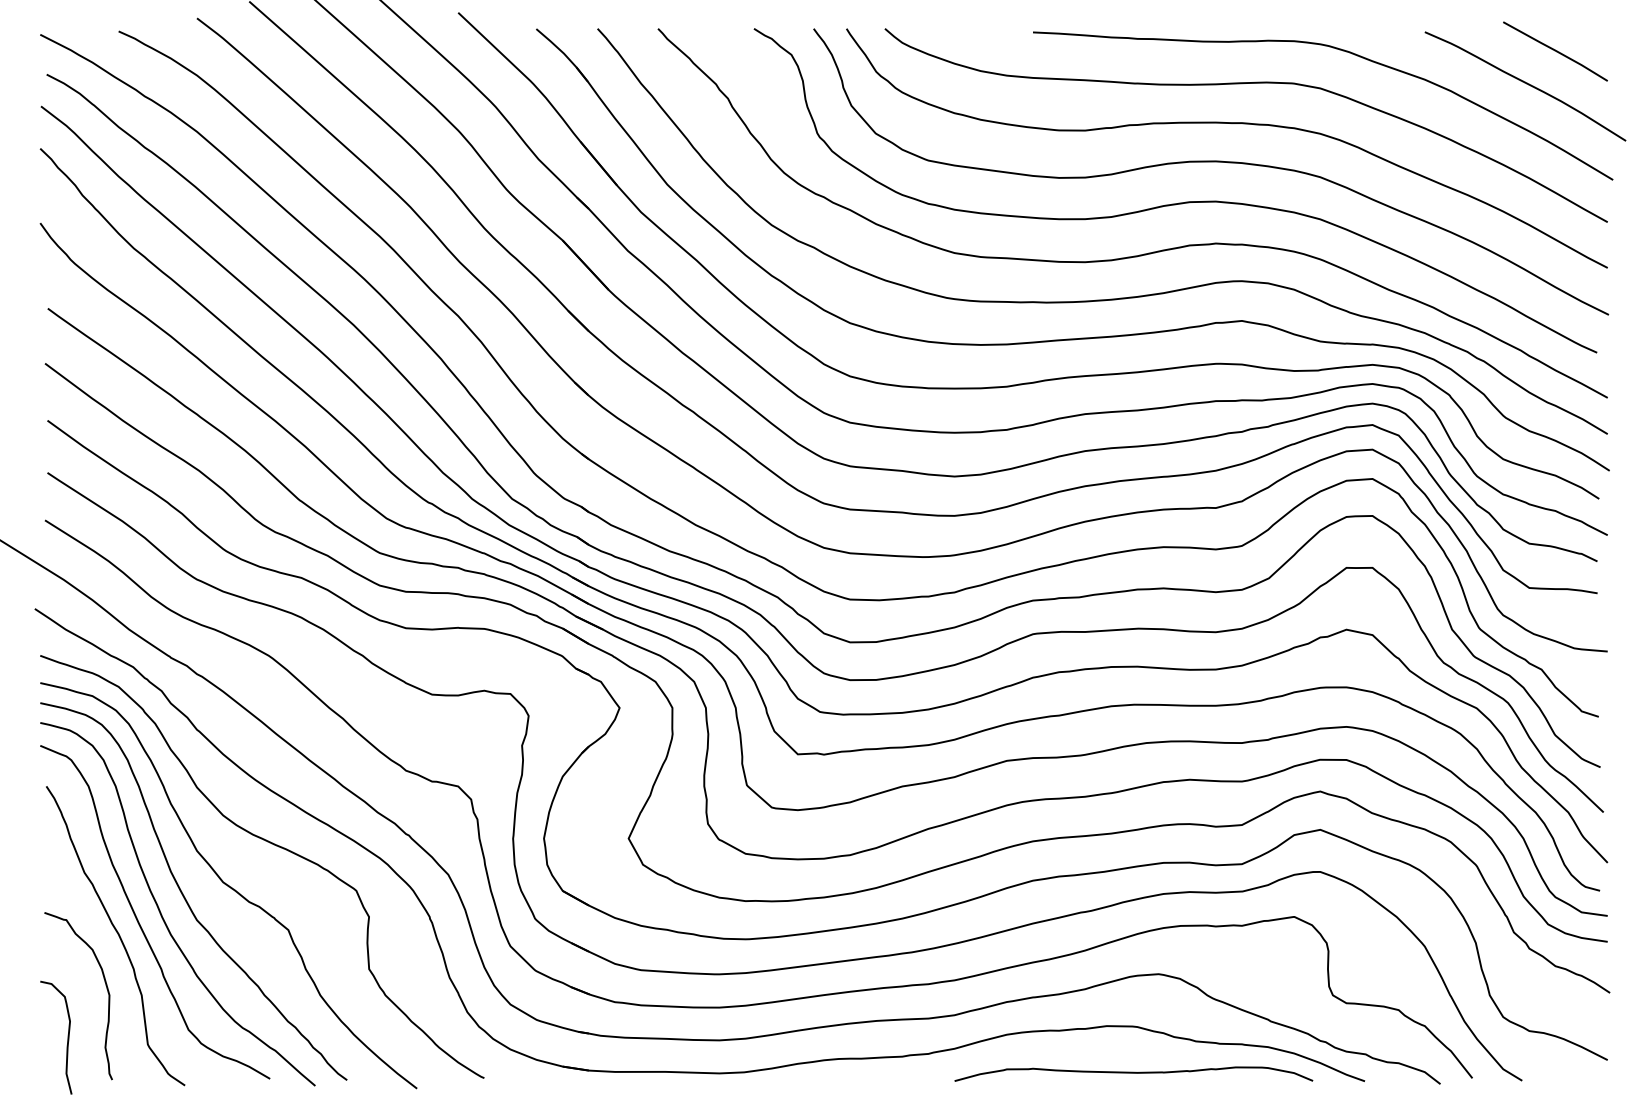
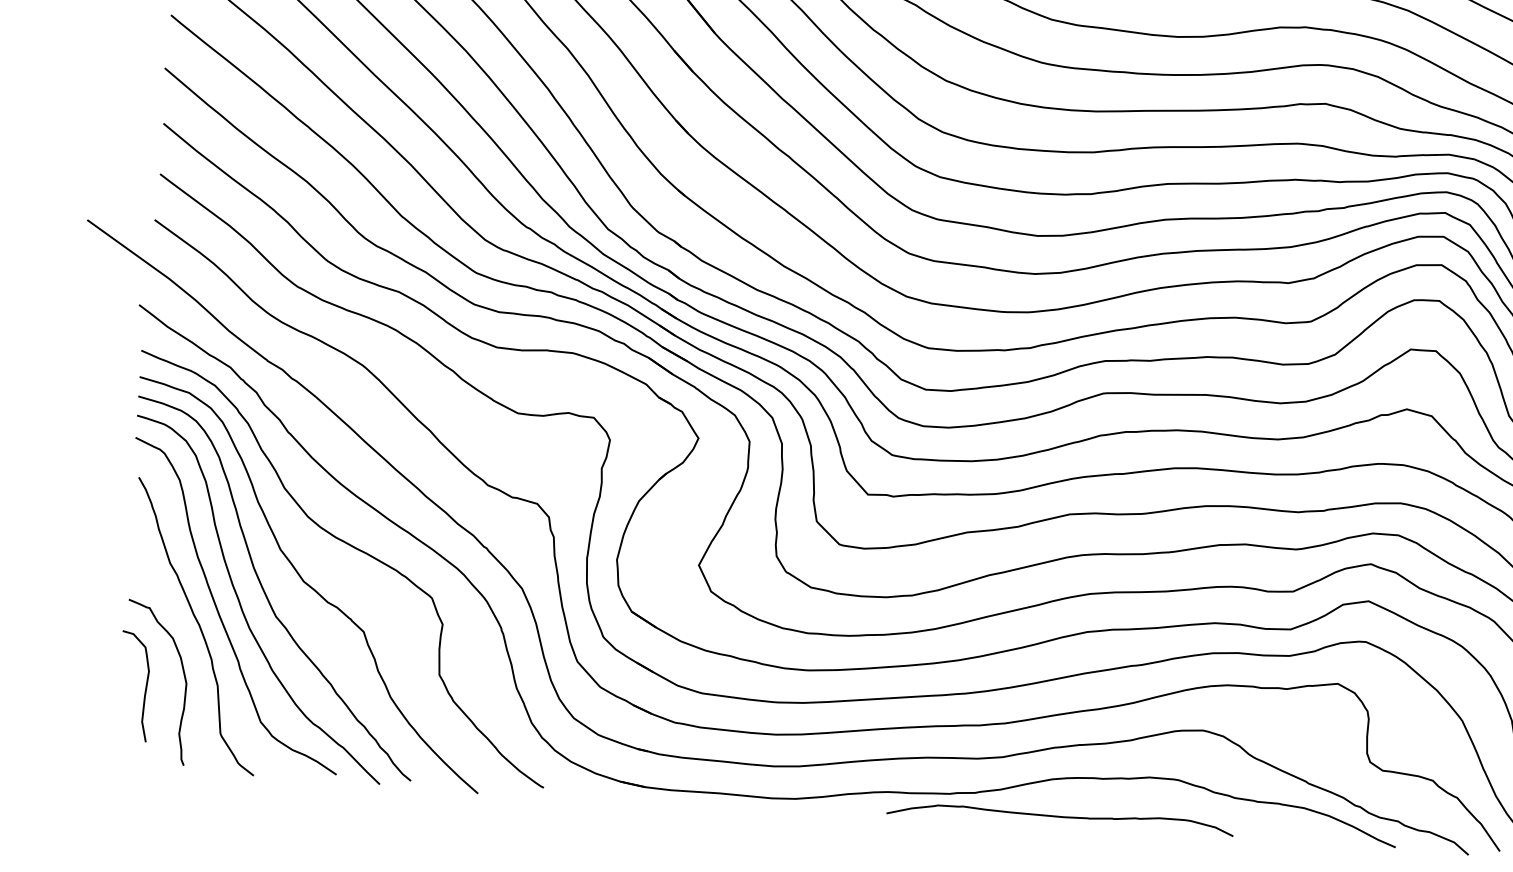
curve: (67, 1037) -> (145, 686), moved
curve: (1133, 1073) -> (1060, 817), moved

